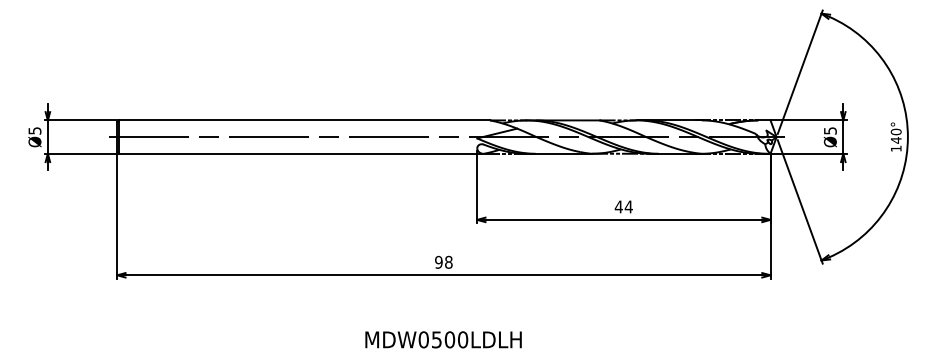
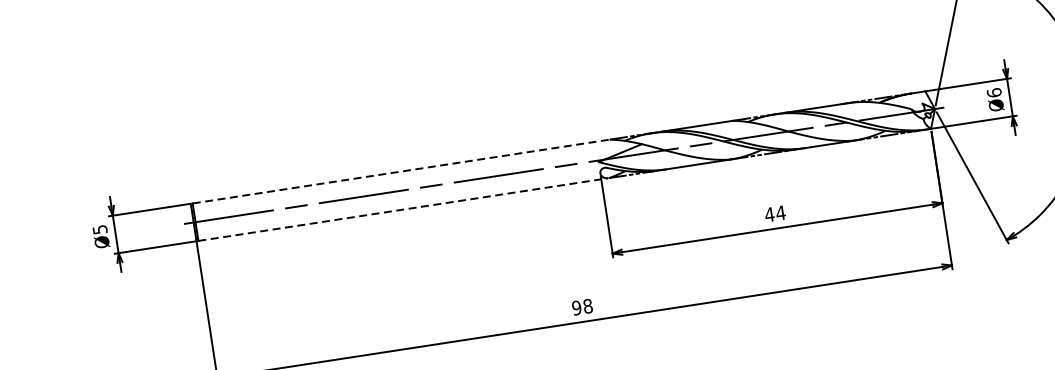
line: (304, 120) -> (401, 171), solid -> dashed
text: (829, 130) -> (993, 92), Ø5 -> Ø6
line: (301, 153) -> (403, 209), solid -> dashed

